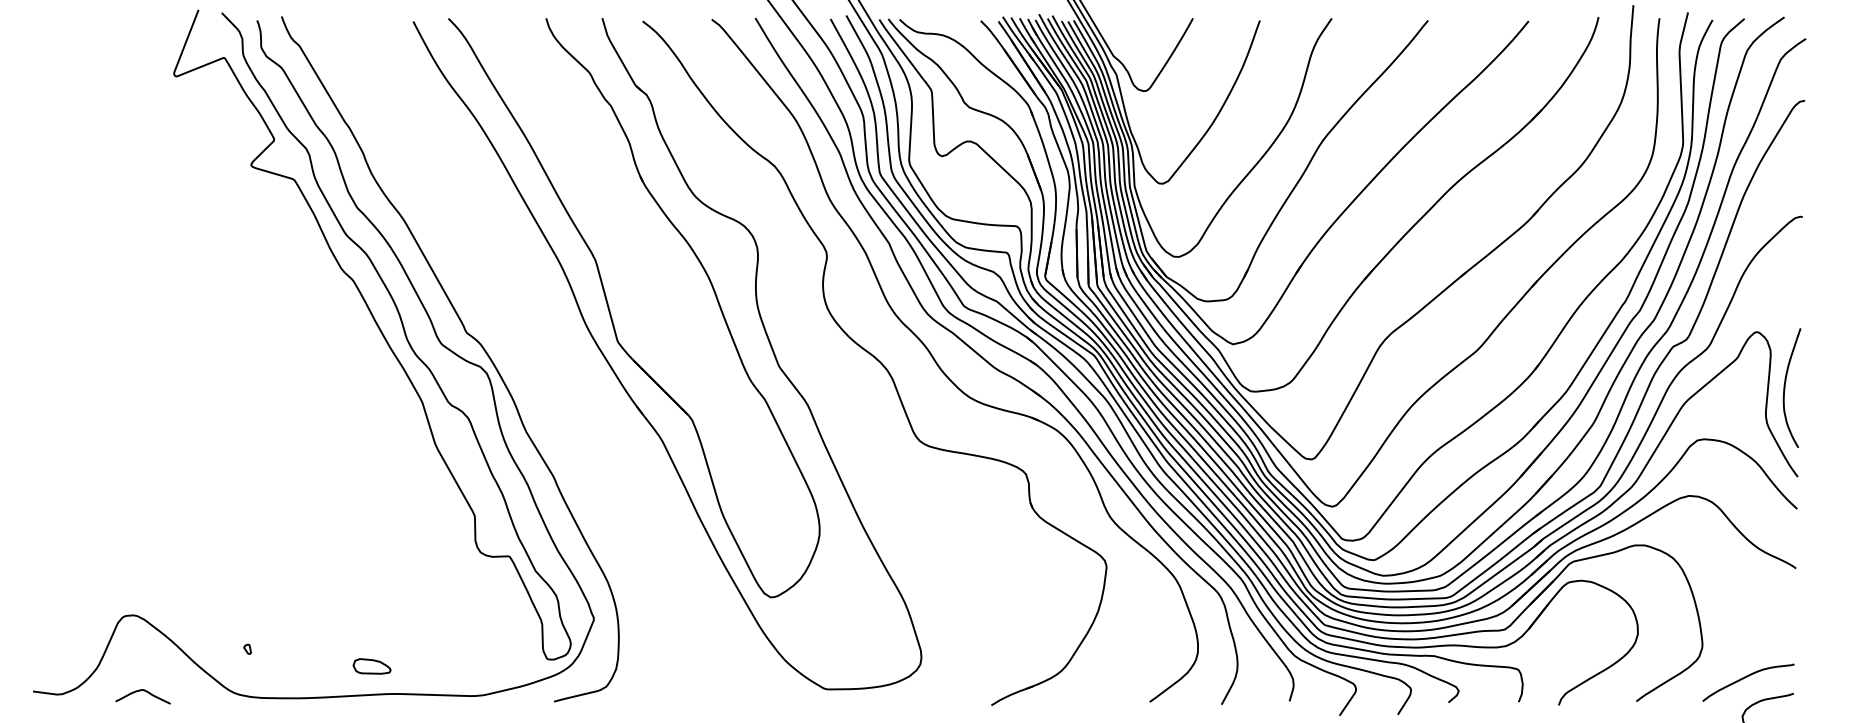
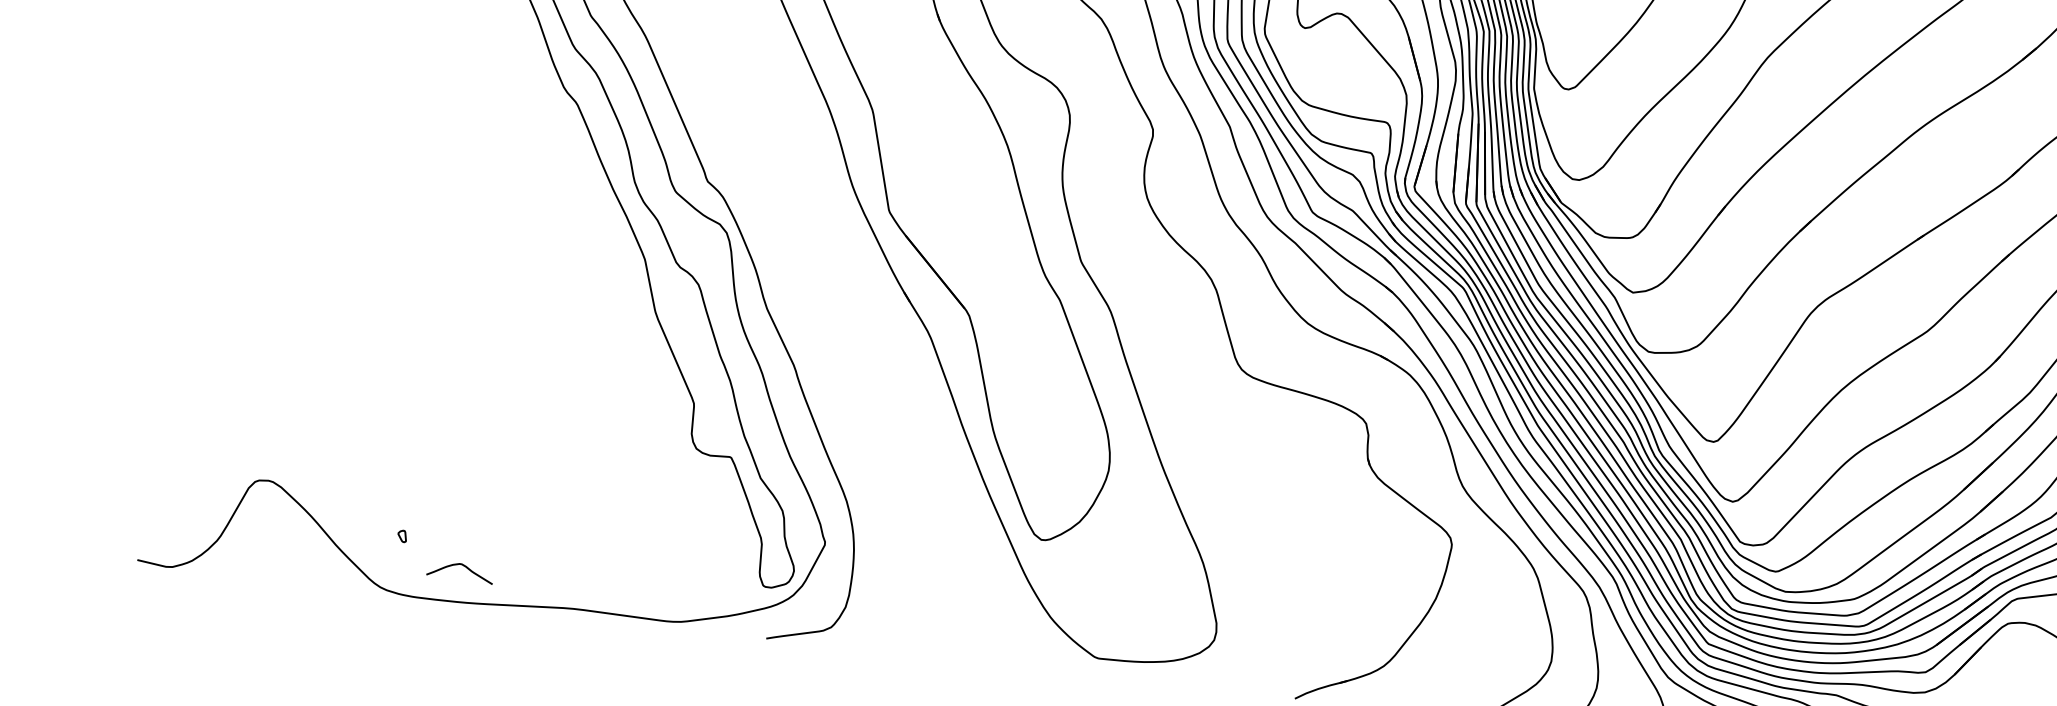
part: (371, 666) -> (549, 572), removed
curve: (140, 691) -> (457, 565), moved

